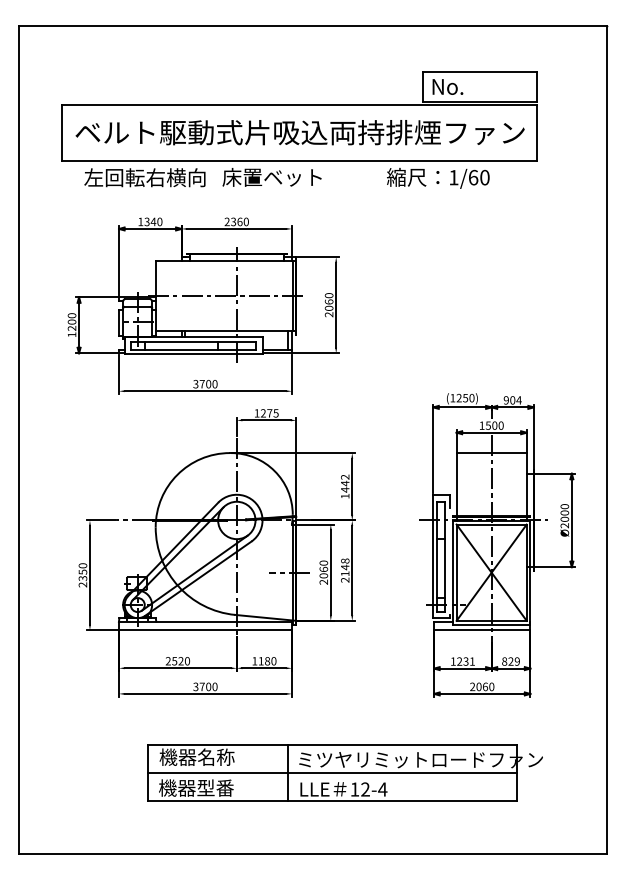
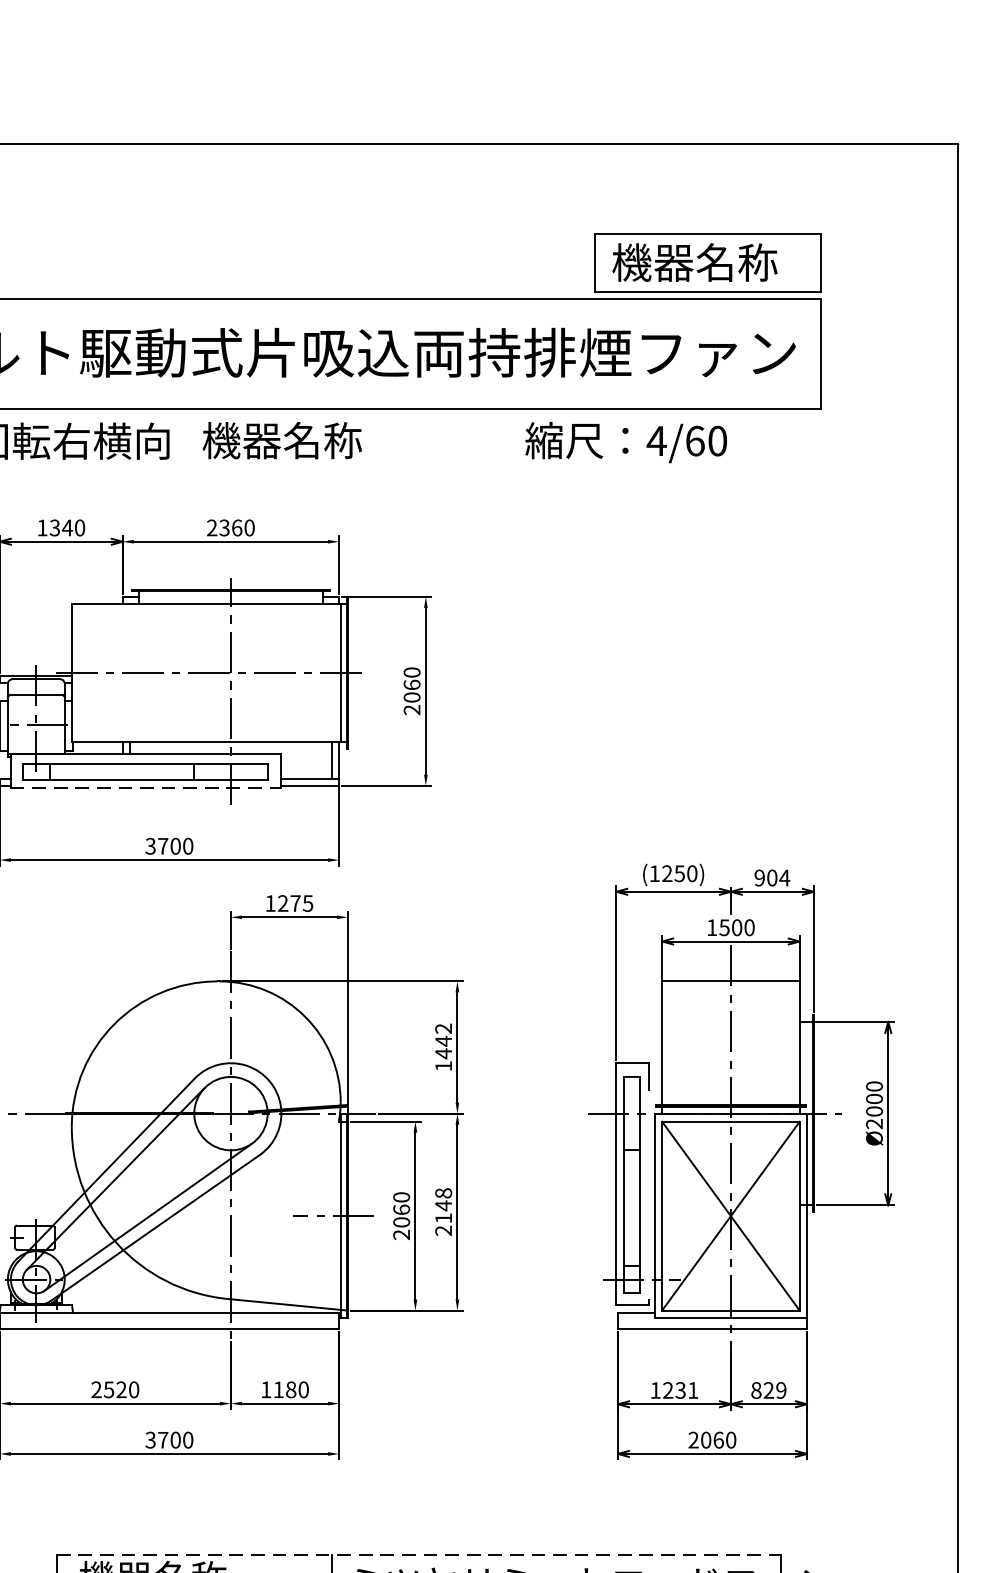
text: (473, 86) -> (695, 262), No. -> 機器名称
text: (271, 177) -> (298, 440), 床置ベット -> 機器名称
text: (453, 177) -> (656, 440), 1/60 -> 4/60
line: (194, 354) -> (147, 788), solid -> dashed
line: (332, 745) -> (418, 1555), solid -> dashed

